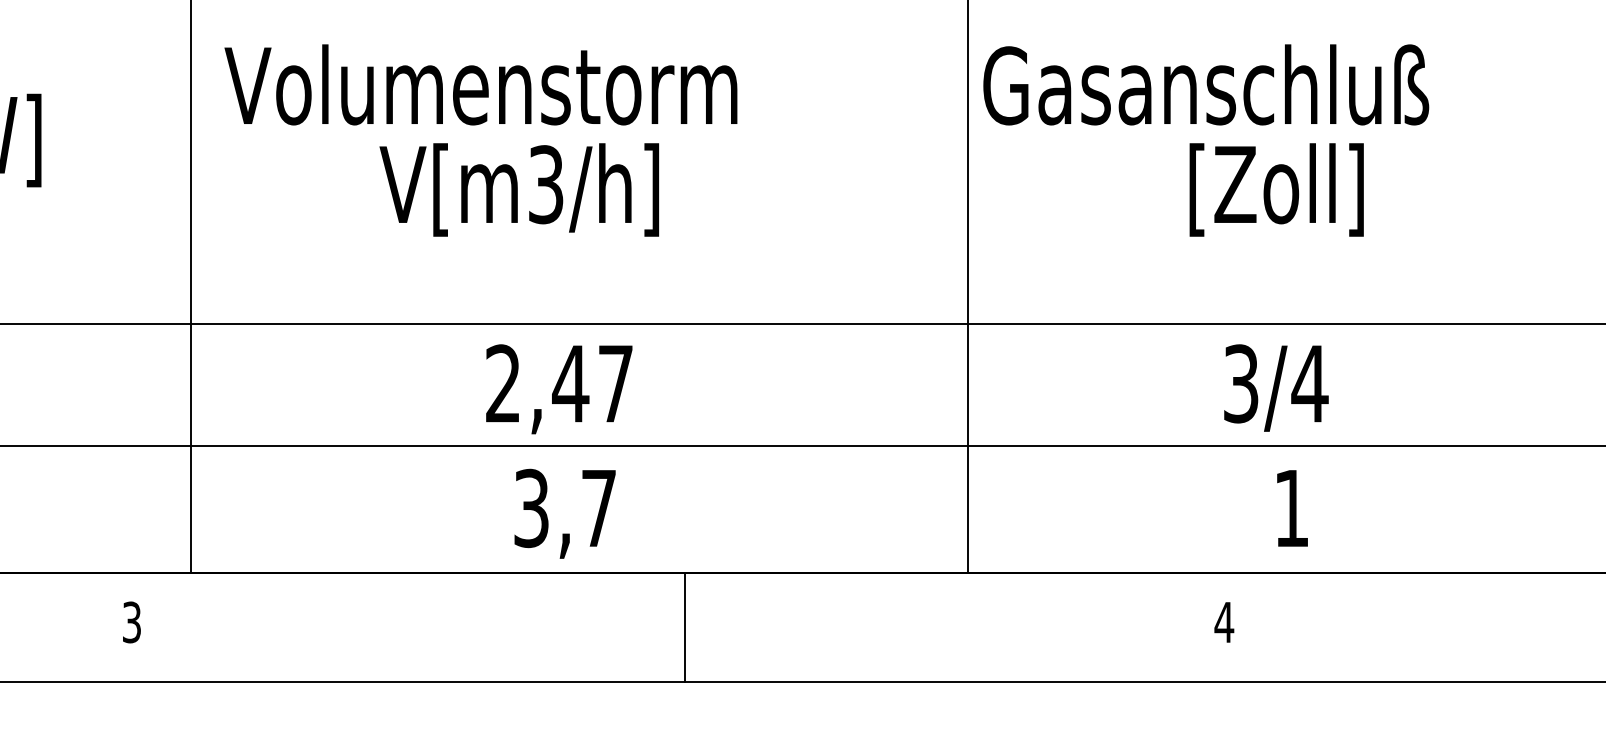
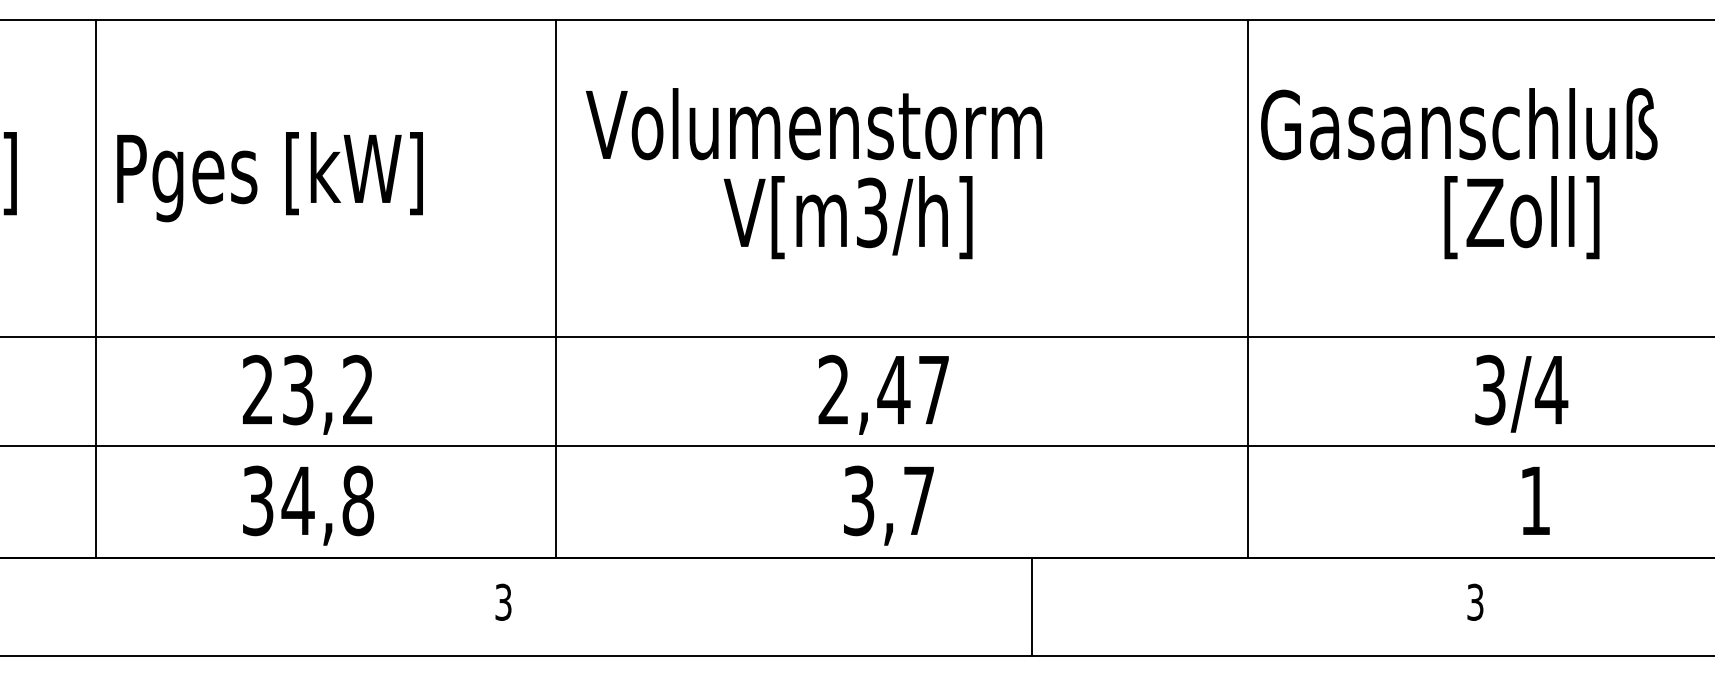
text: (1224, 621) -> (1475, 601), 4 -> 3
line: (684, 627) -> (1032, 606), moved

